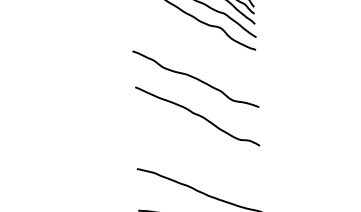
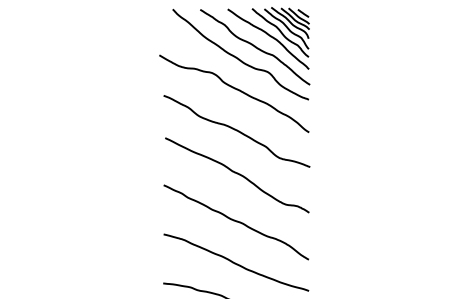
curve: (194, 44) -> (236, 90), added
curve: (198, 156) -> (236, 222), added

